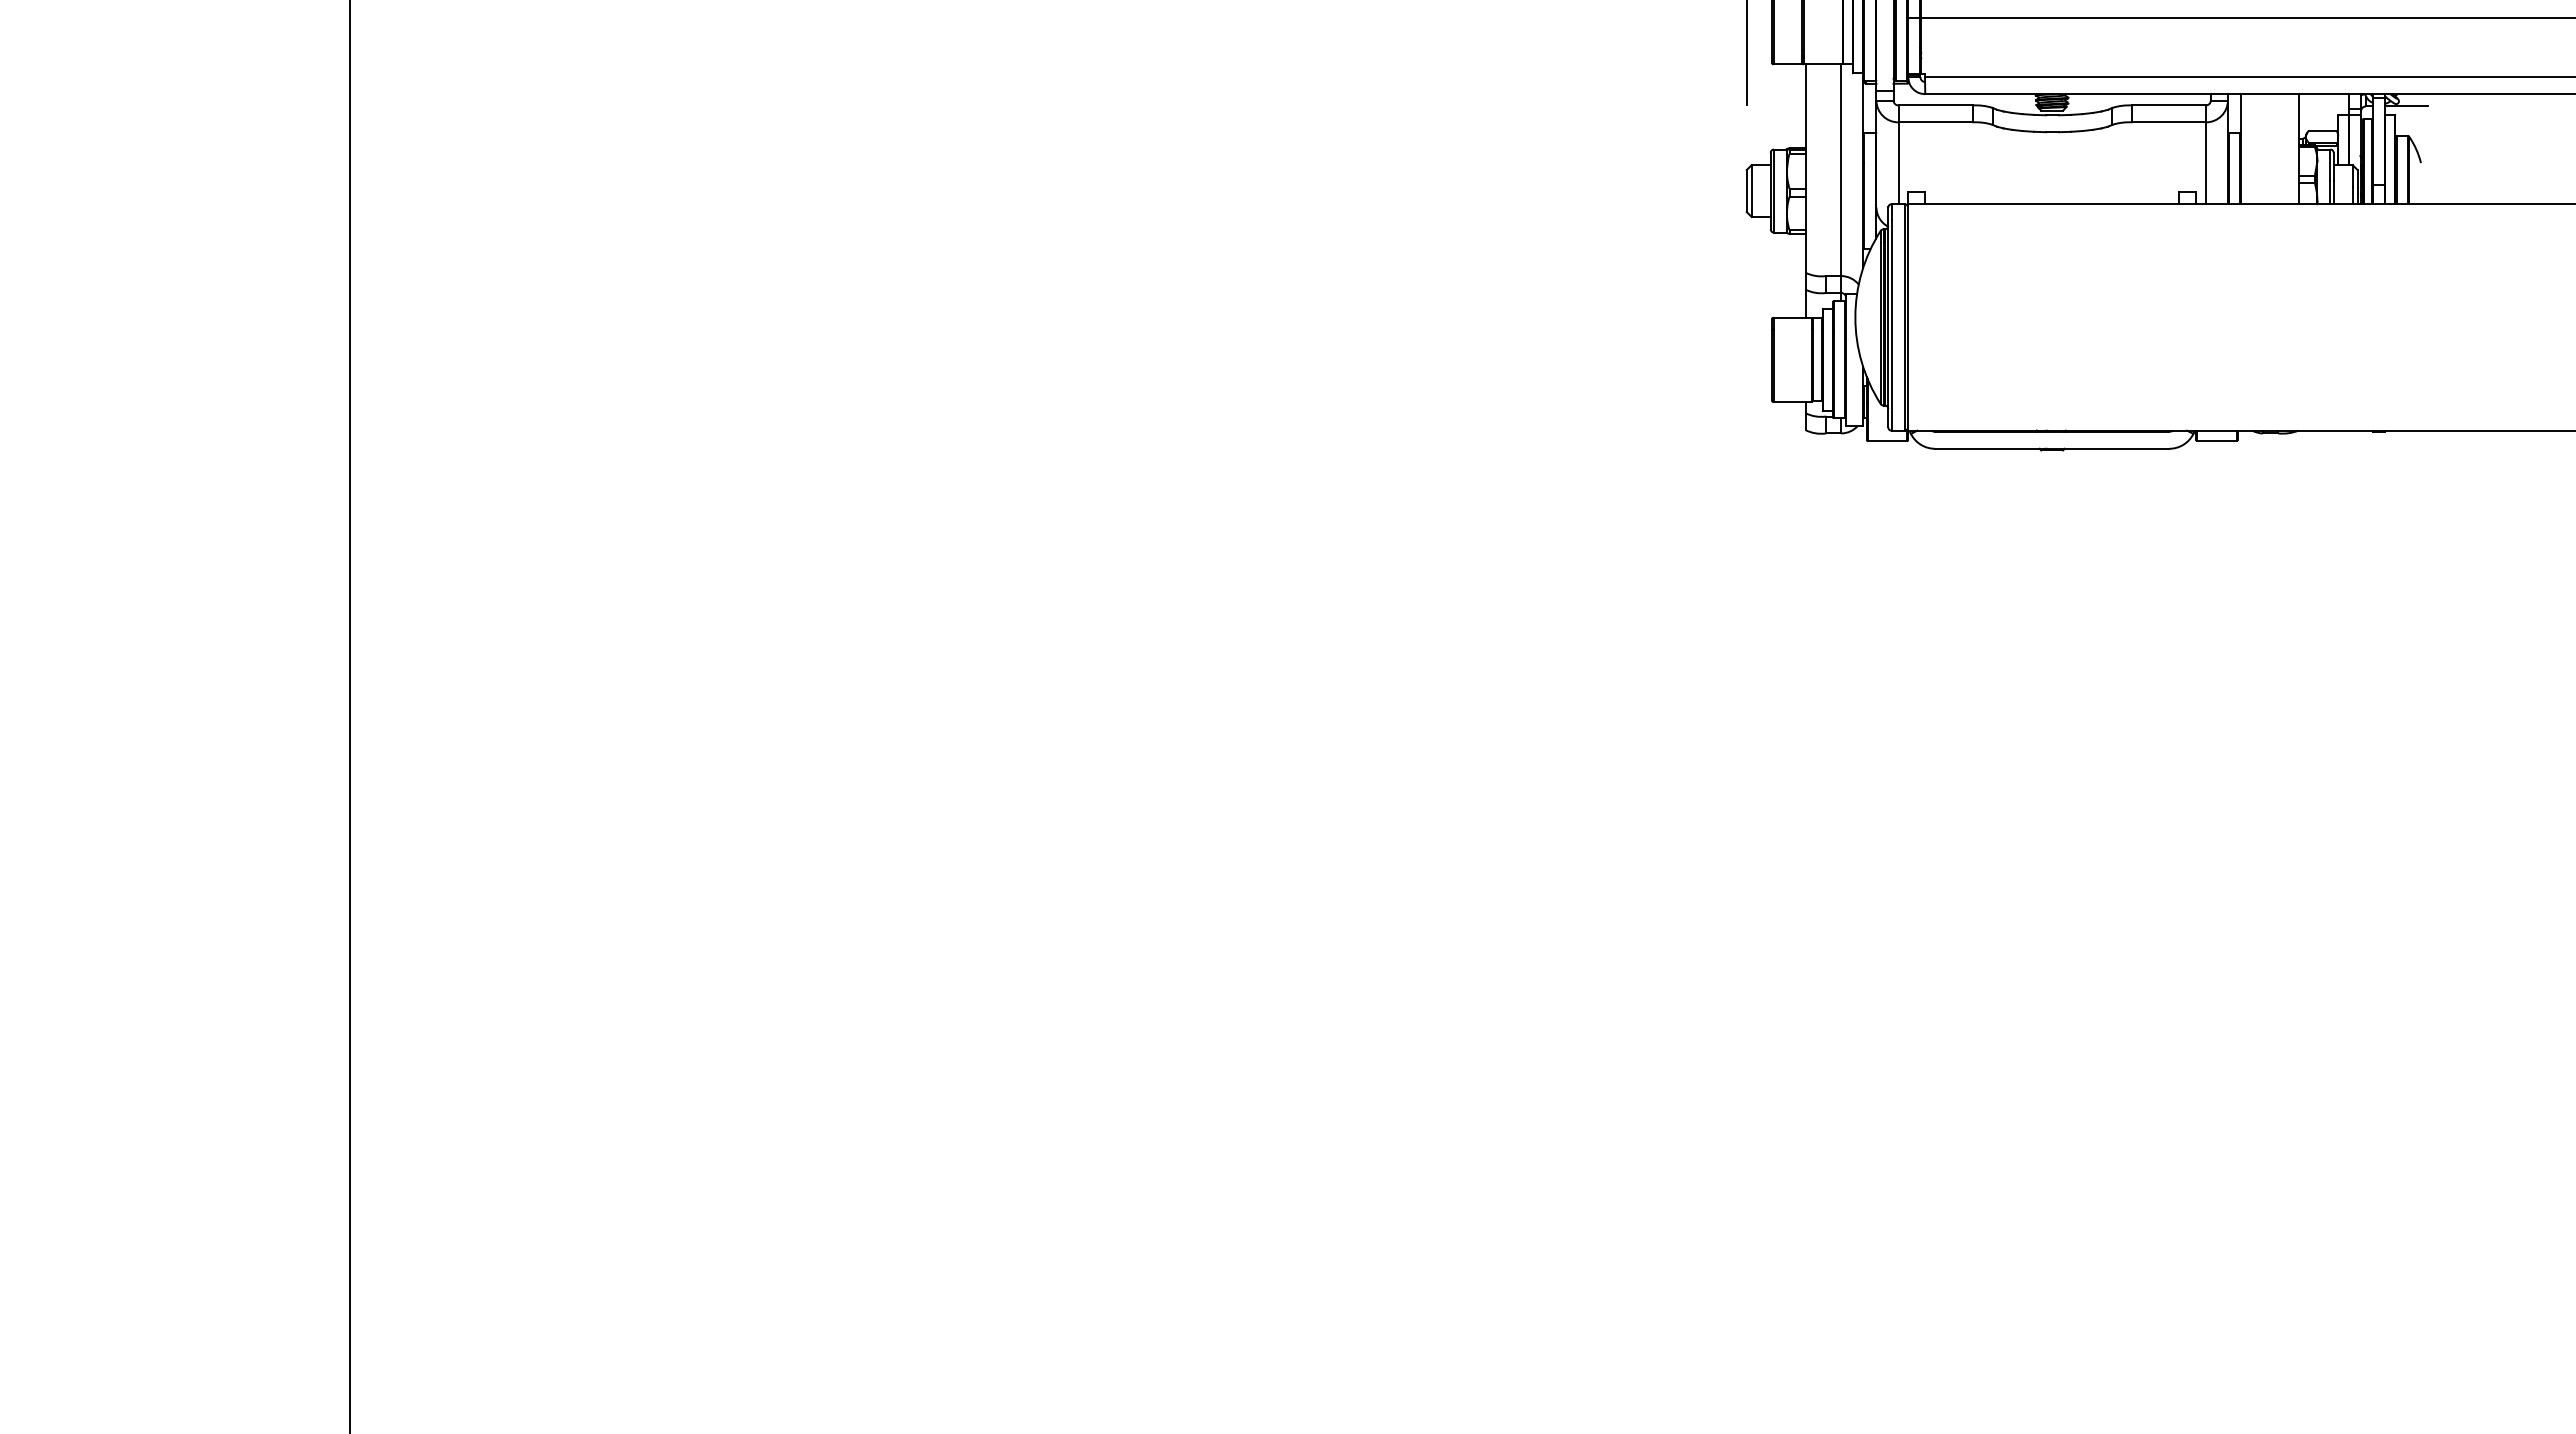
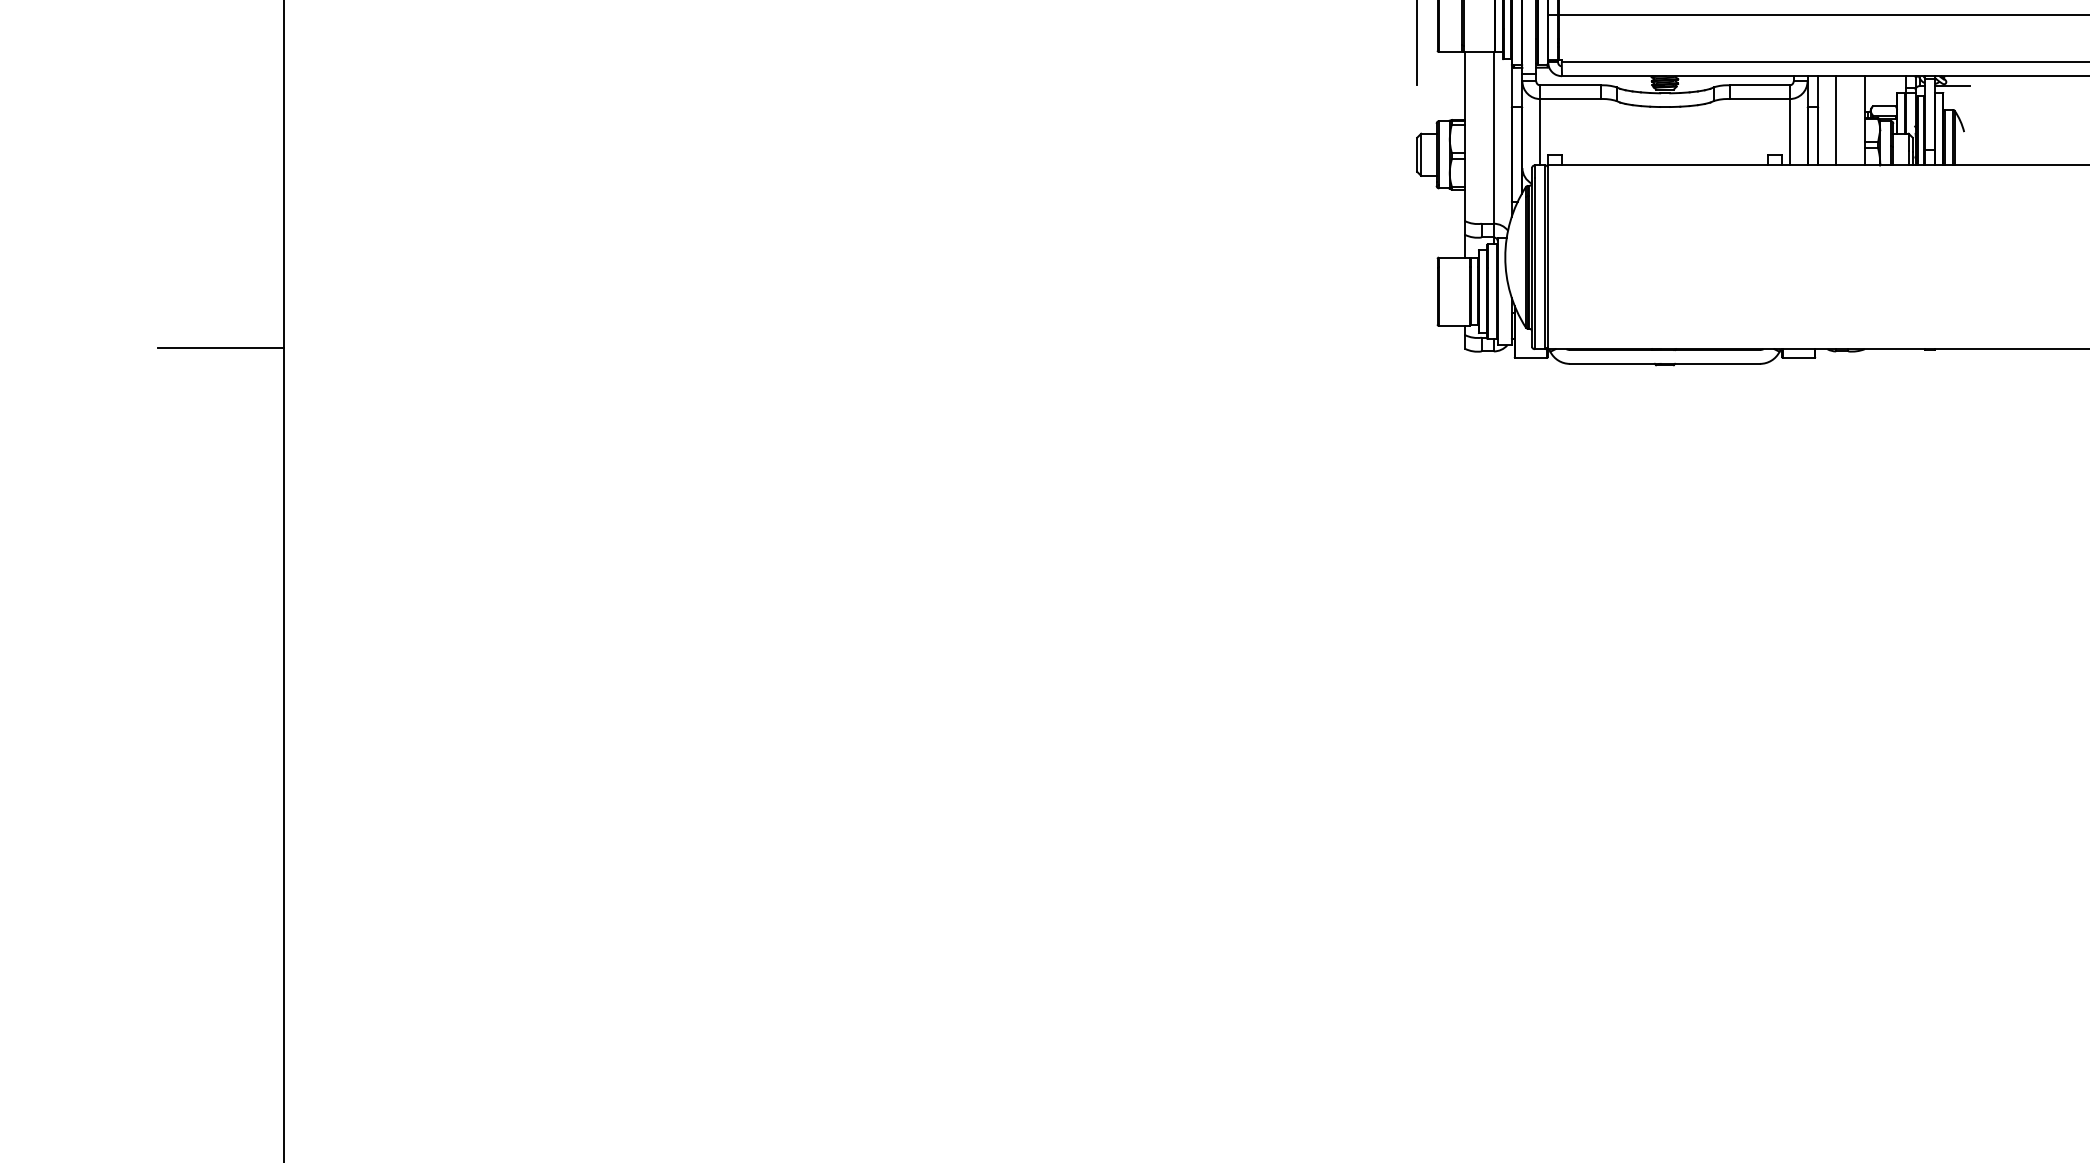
line: (2263, 149) -> (1836, 121), added
line: (272, 429) -> (221, 348), added

